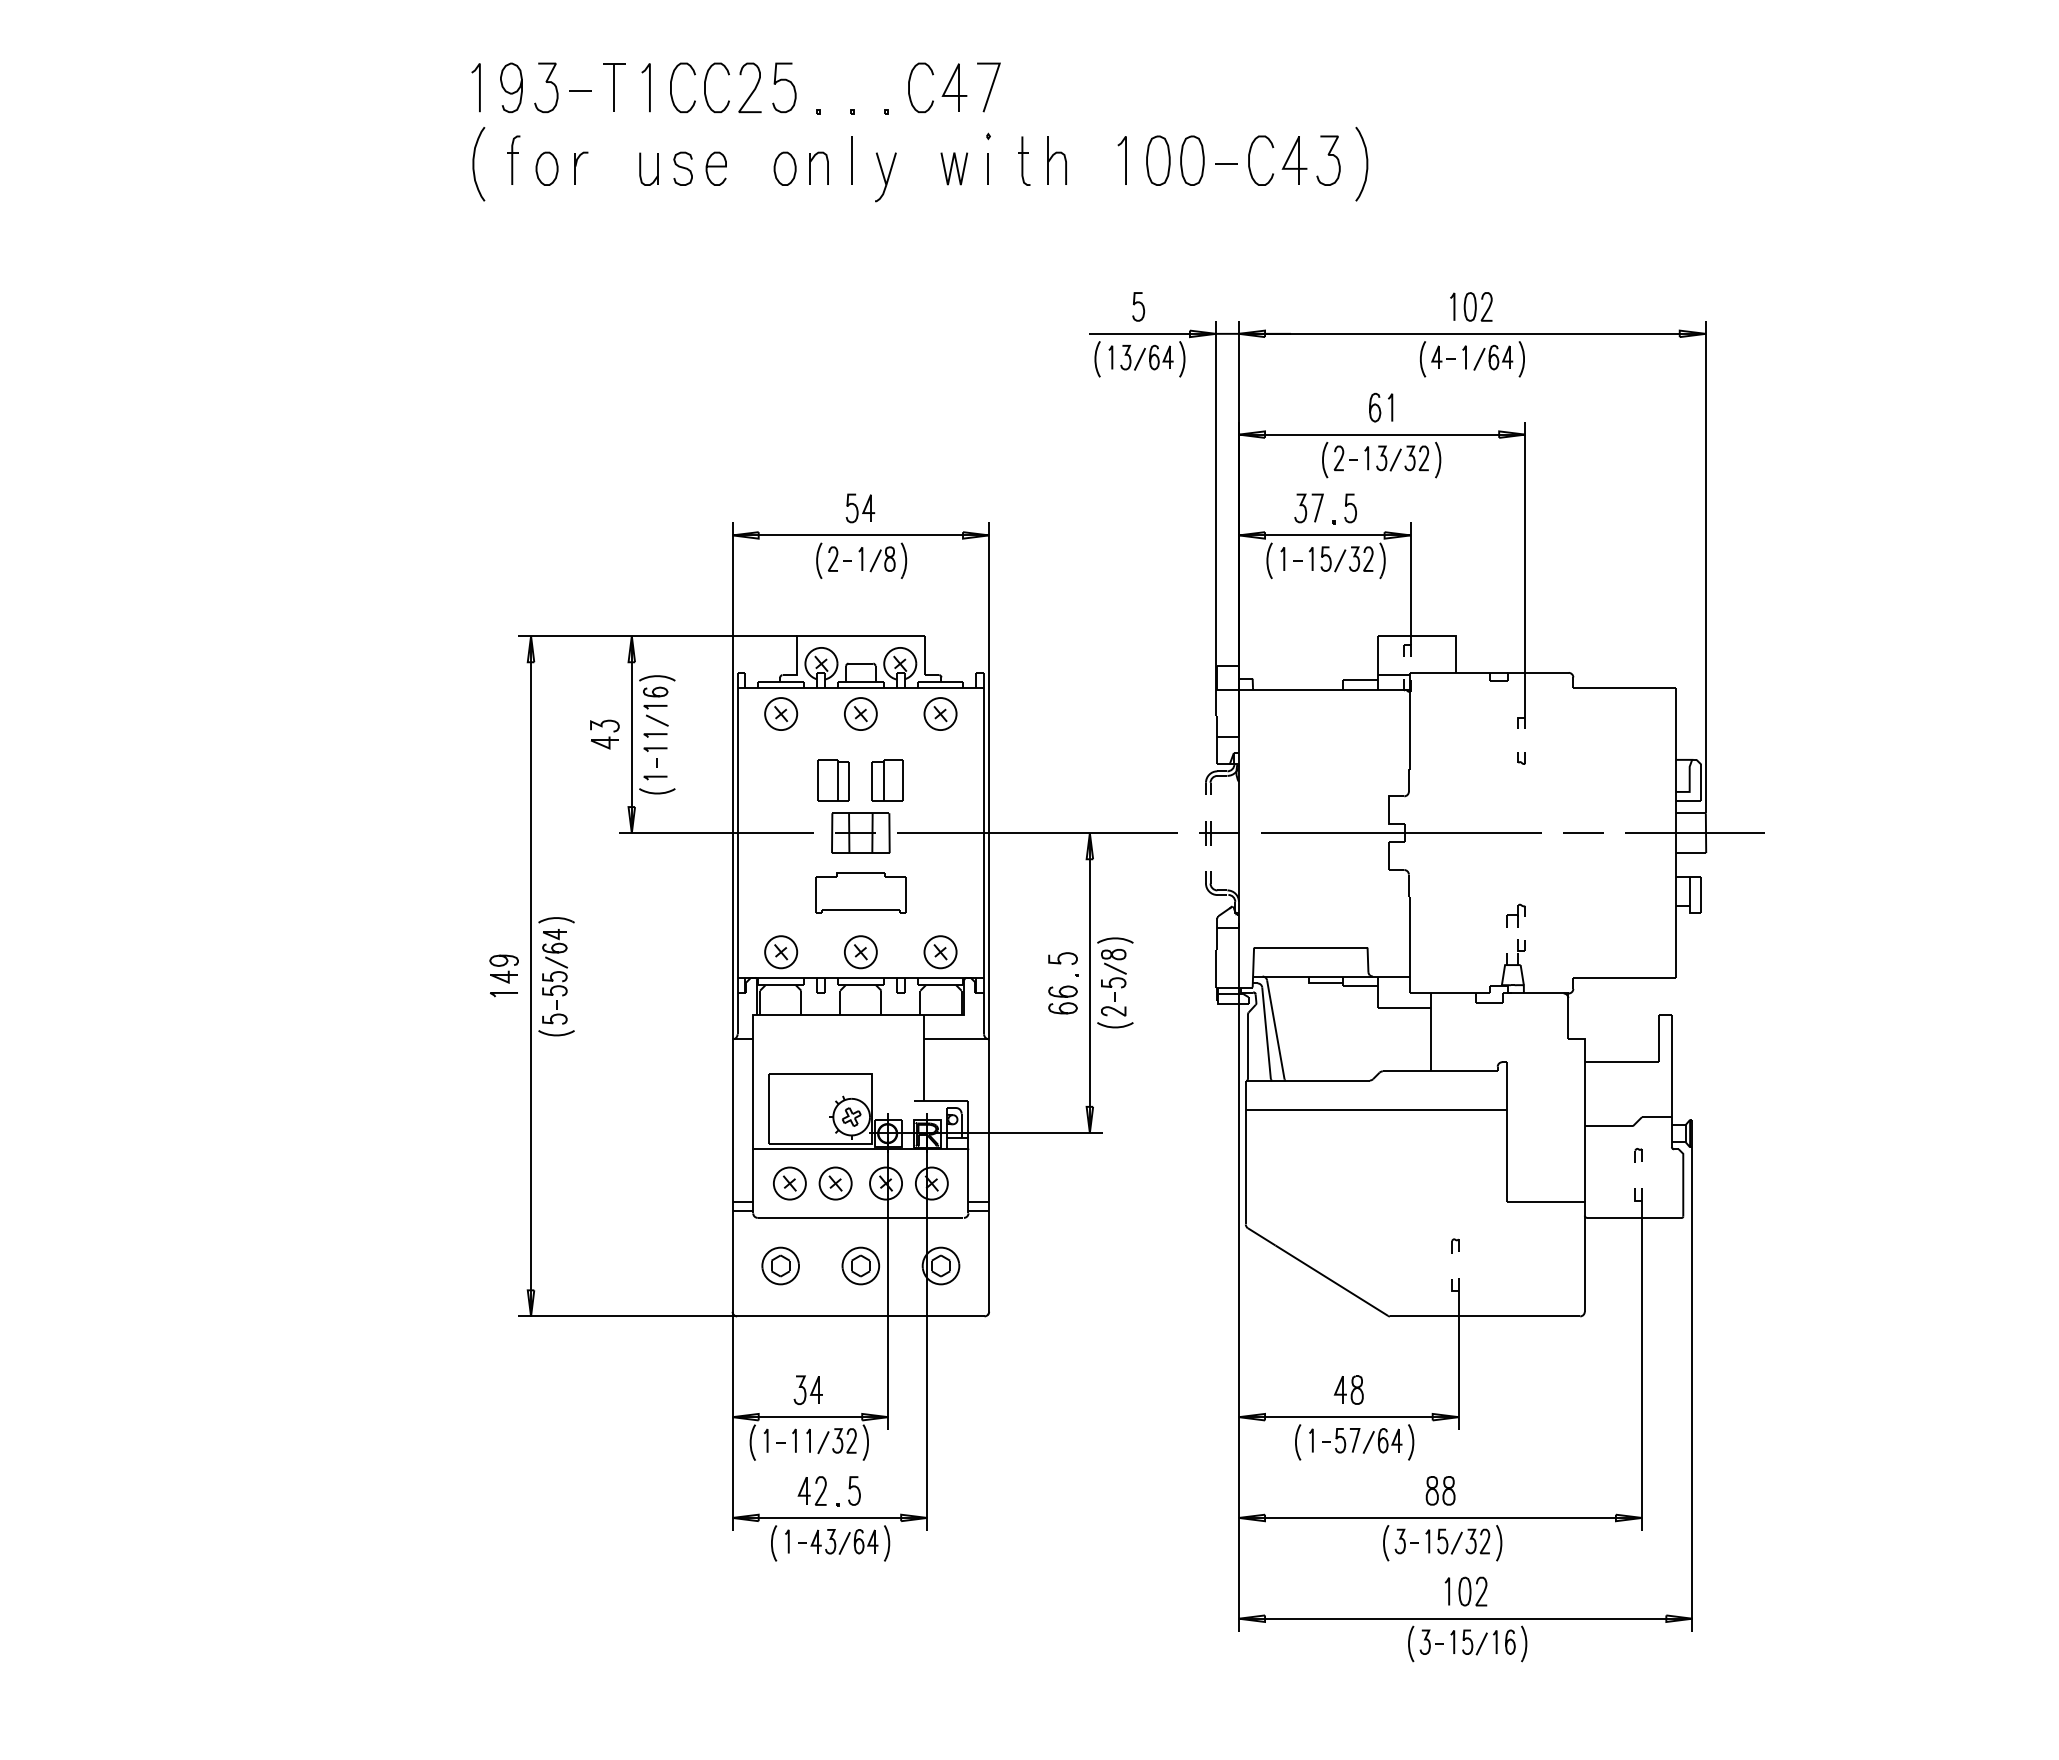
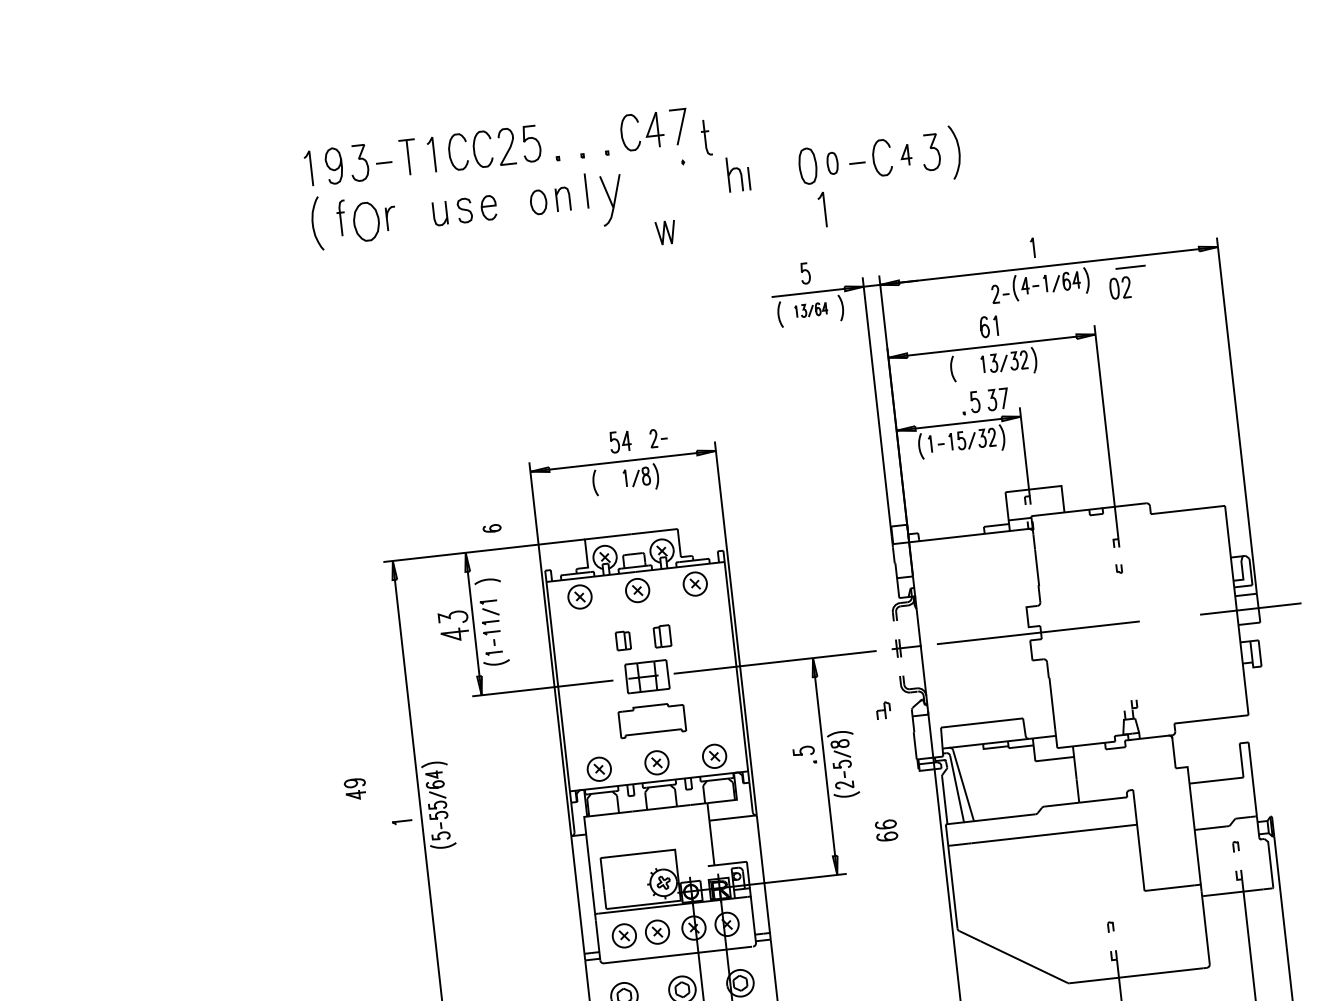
part: (1024, 160) -> (706, 137), moved
line: (1125, 160) -> (824, 209), moved
part: (1192, 160) -> (832, 163), size x0.6
part: (1294, 160) -> (906, 155), size x0.6
part: (546, 168) -> (366, 221), size x1.6
line: (952, 168) -> (664, 232), moved
line: (987, 168) -> (748, 178), moved
part: (885, 177) -> (611, 200), size x1.4
part: (1477, 306) -> (1119, 287), moved
part: (1140, 357) -> (810, 309), size x0.7
part: (1345, 458) -> (1000, 293), moved
part: (1308, 508) -> (997, 399), moved
part: (839, 558) -> (658, 437), moved
curve: (654, 690) -> (491, 527), moved
part: (604, 734) -> (453, 626), size x1.4
part: (833, 780) -> (623, 640), size x0.6
part: (887, 780) -> (662, 636), size x0.7
line: (1583, 832) -> (1130, 266), moved
part: (1515, 915) -> (883, 710), moved
part: (503, 968) -> (354, 788), moved
part: (1062, 999) -> (886, 830), moved

